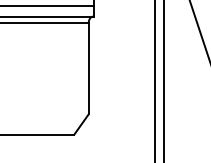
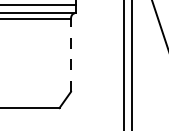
line: (89, 69) -> (71, 55), solid -> dashed

